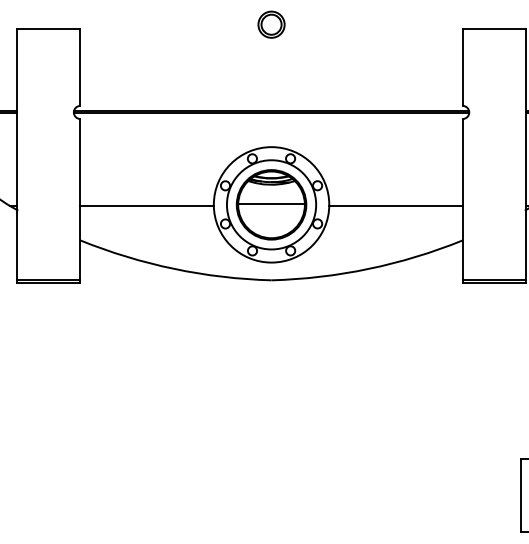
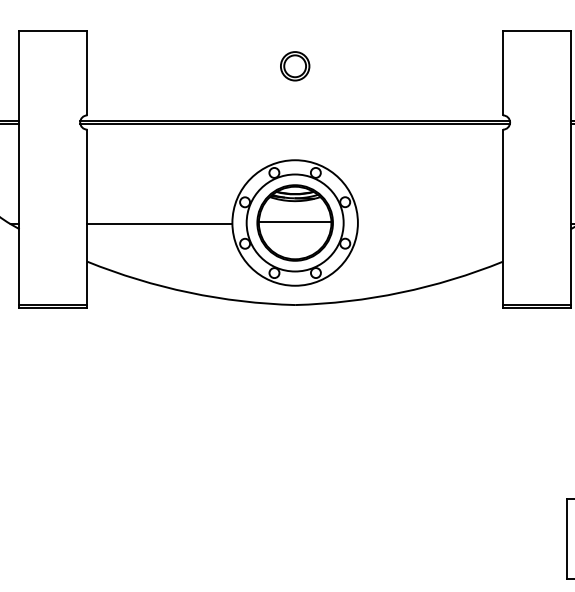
part: (271, 24) -> (295, 66), moved
line: (395, 205) -> (429, 223), removed

